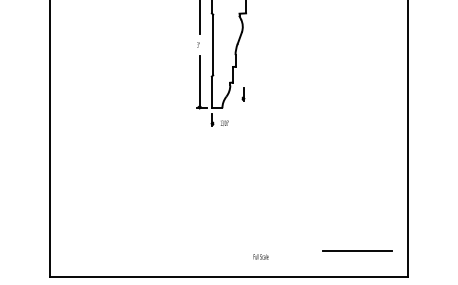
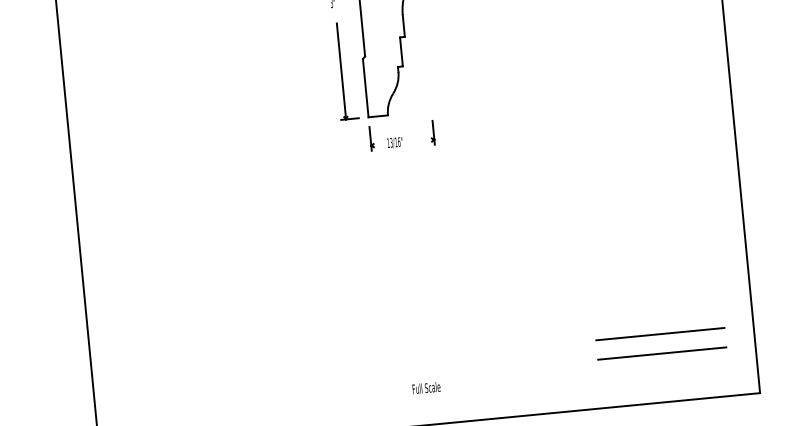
part: (243, 94) -> (432, 132), moved
line: (357, 239) -> (660, 333), added
text: (260, 256) -> (425, 387), moved

